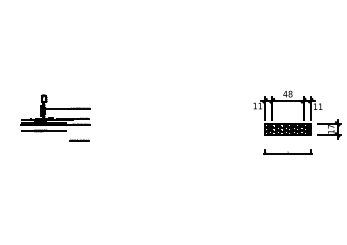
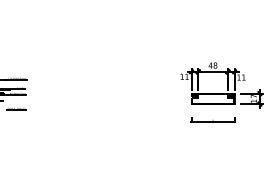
hatch: (287, 128) -> (212, 98), removed

